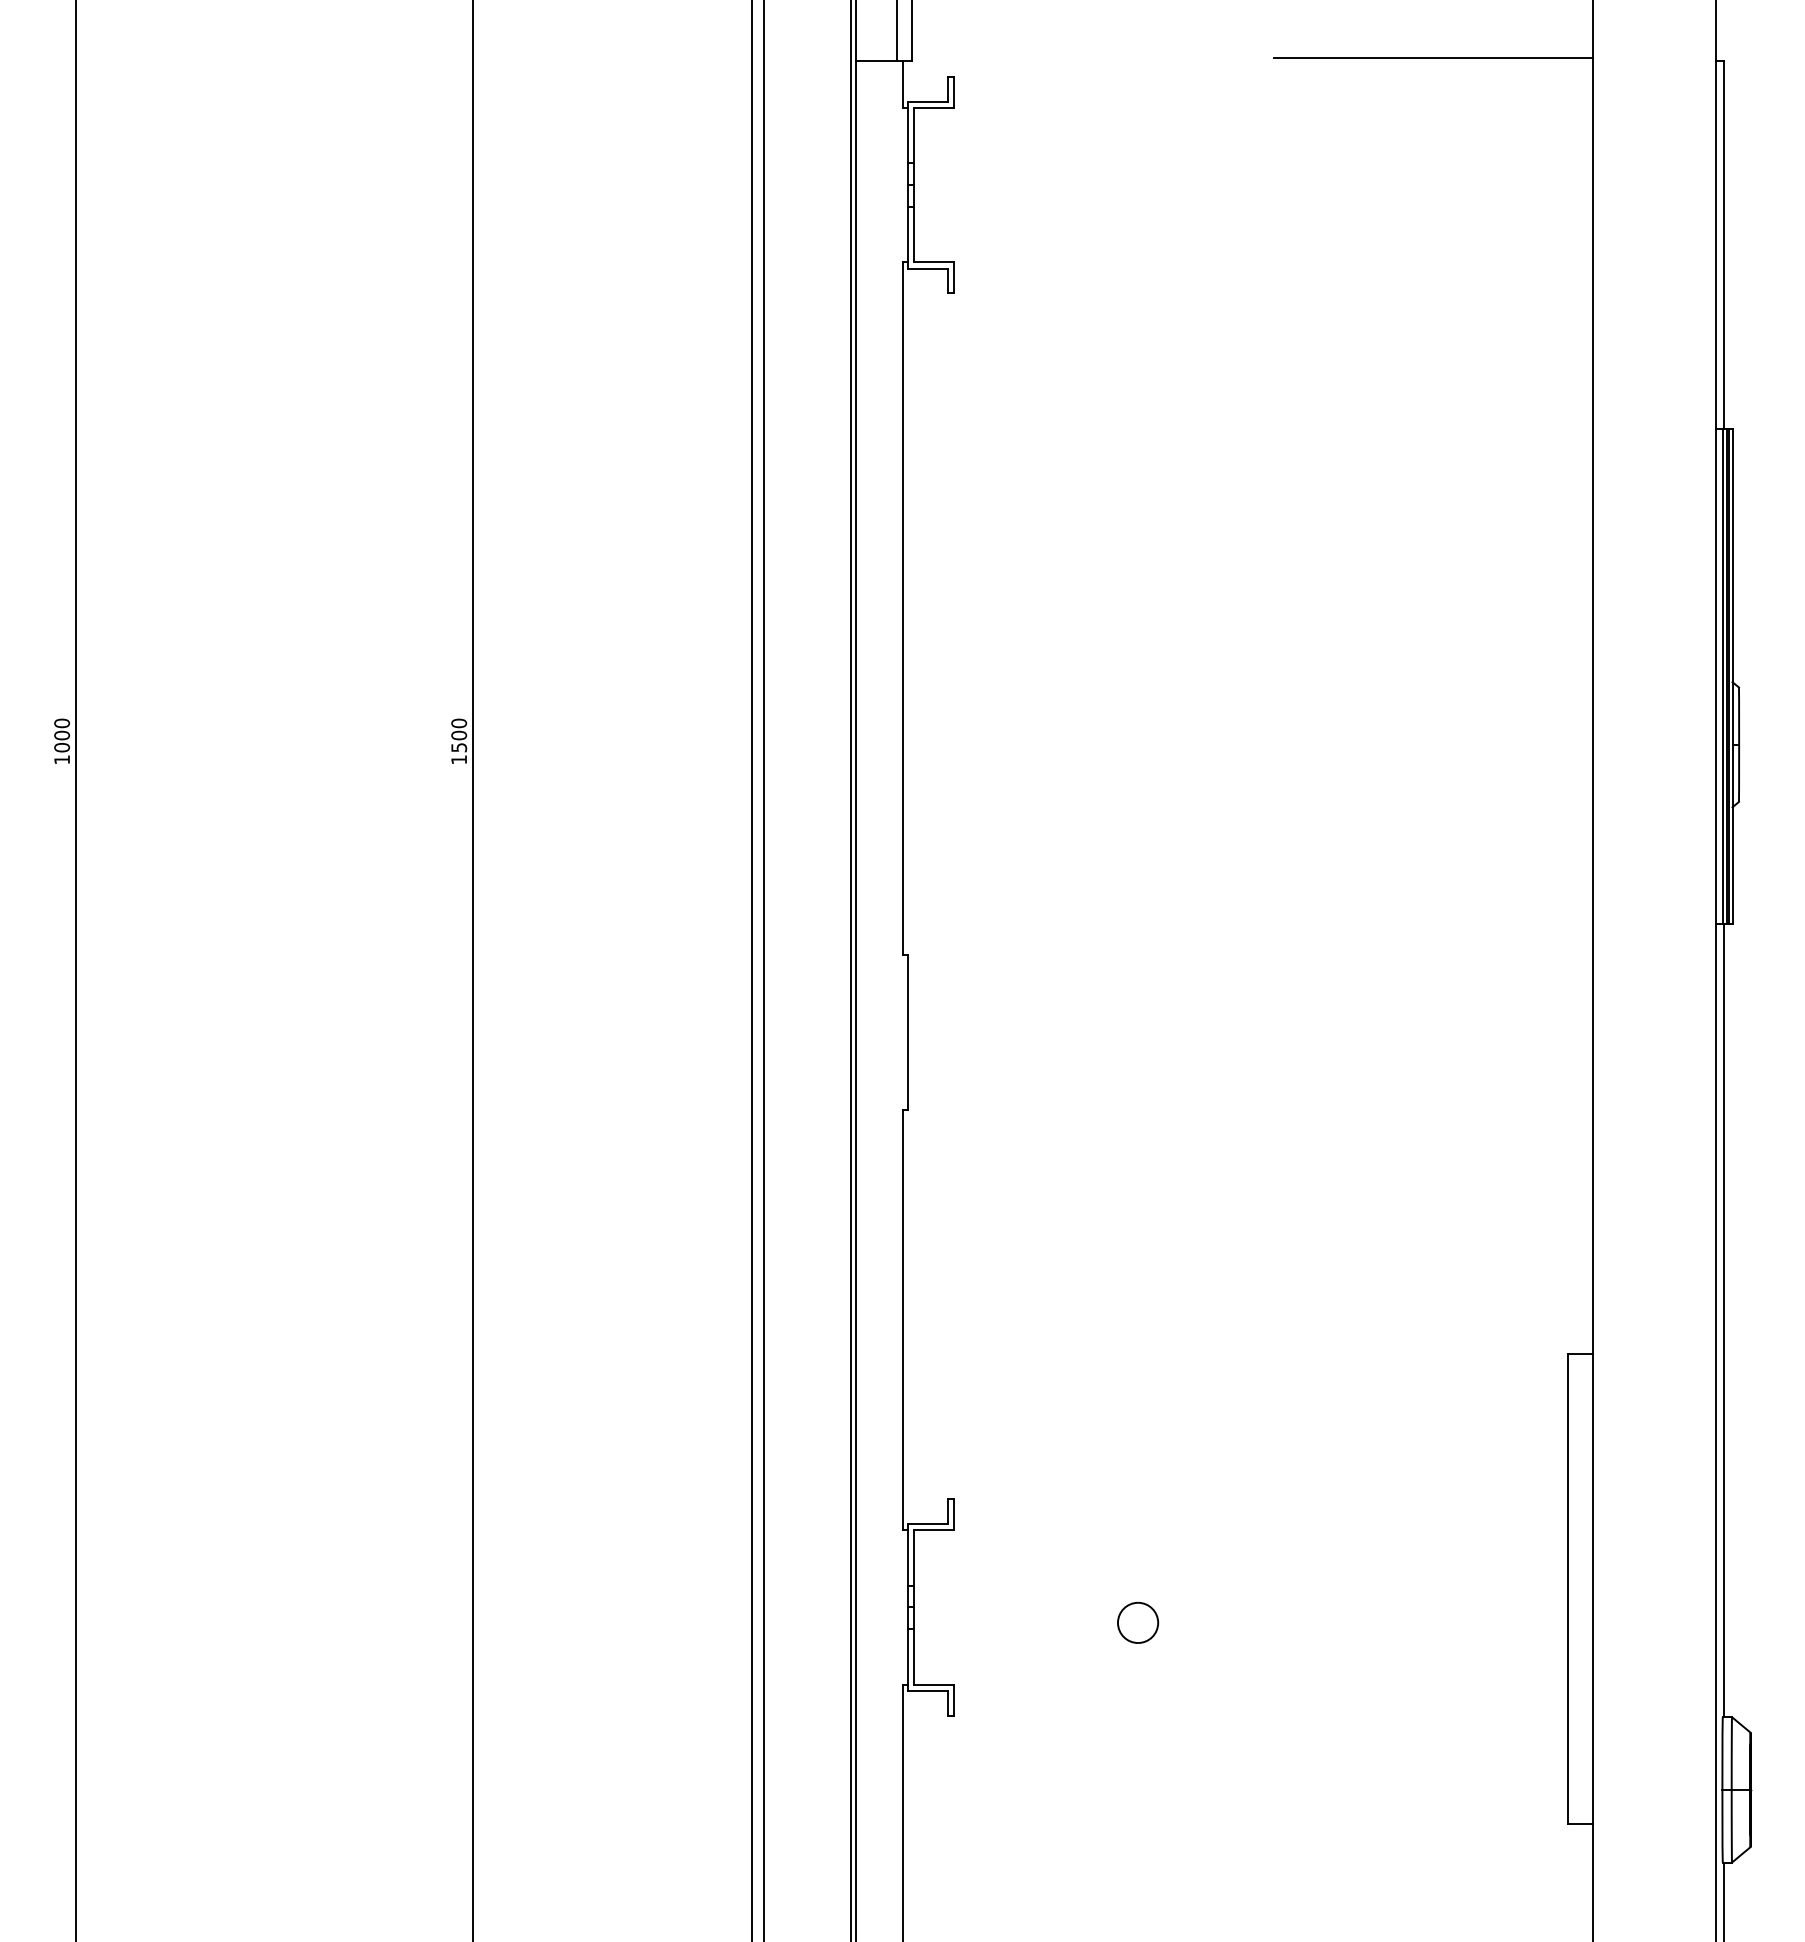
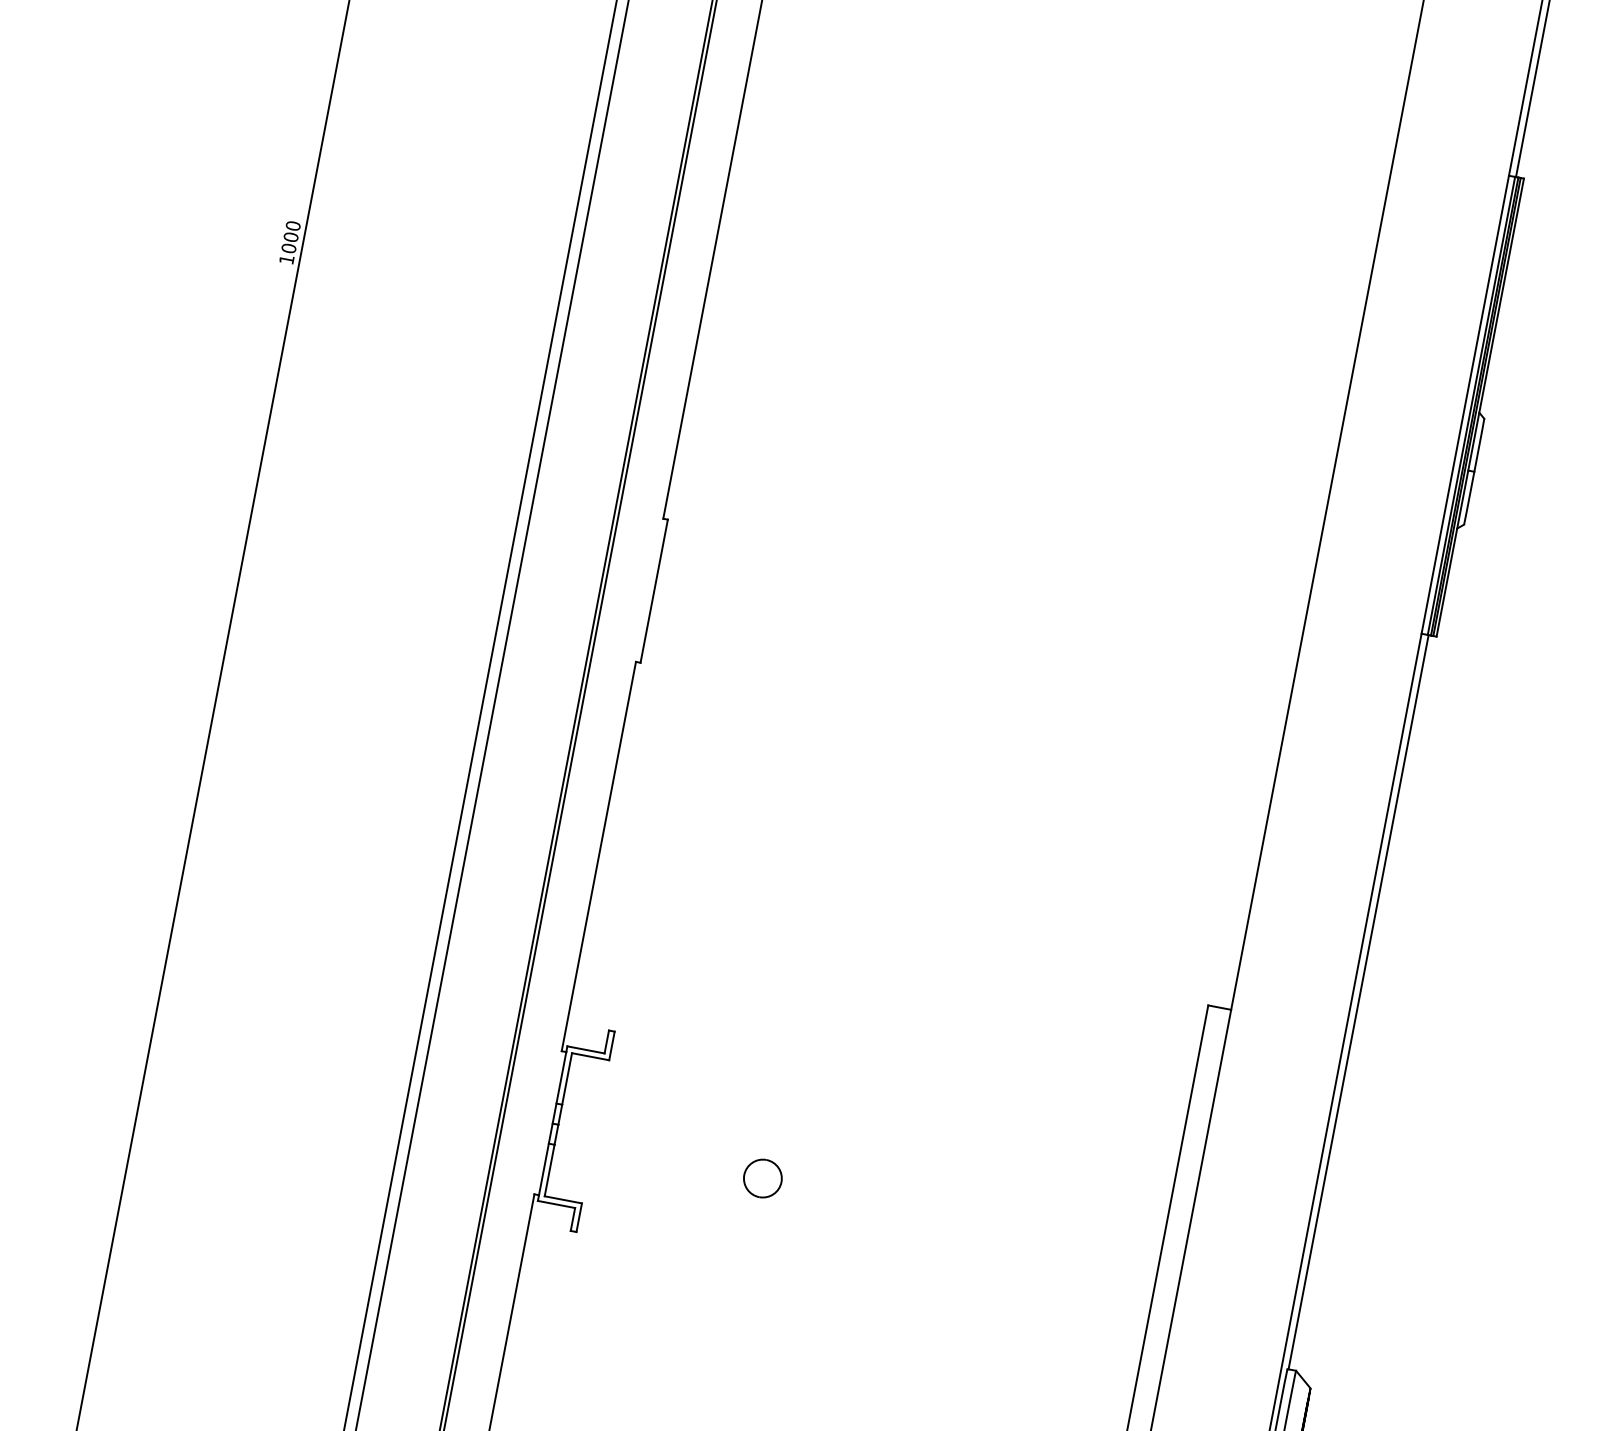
text: (459, 747) -> (289, 248), 1500 -> 1000

